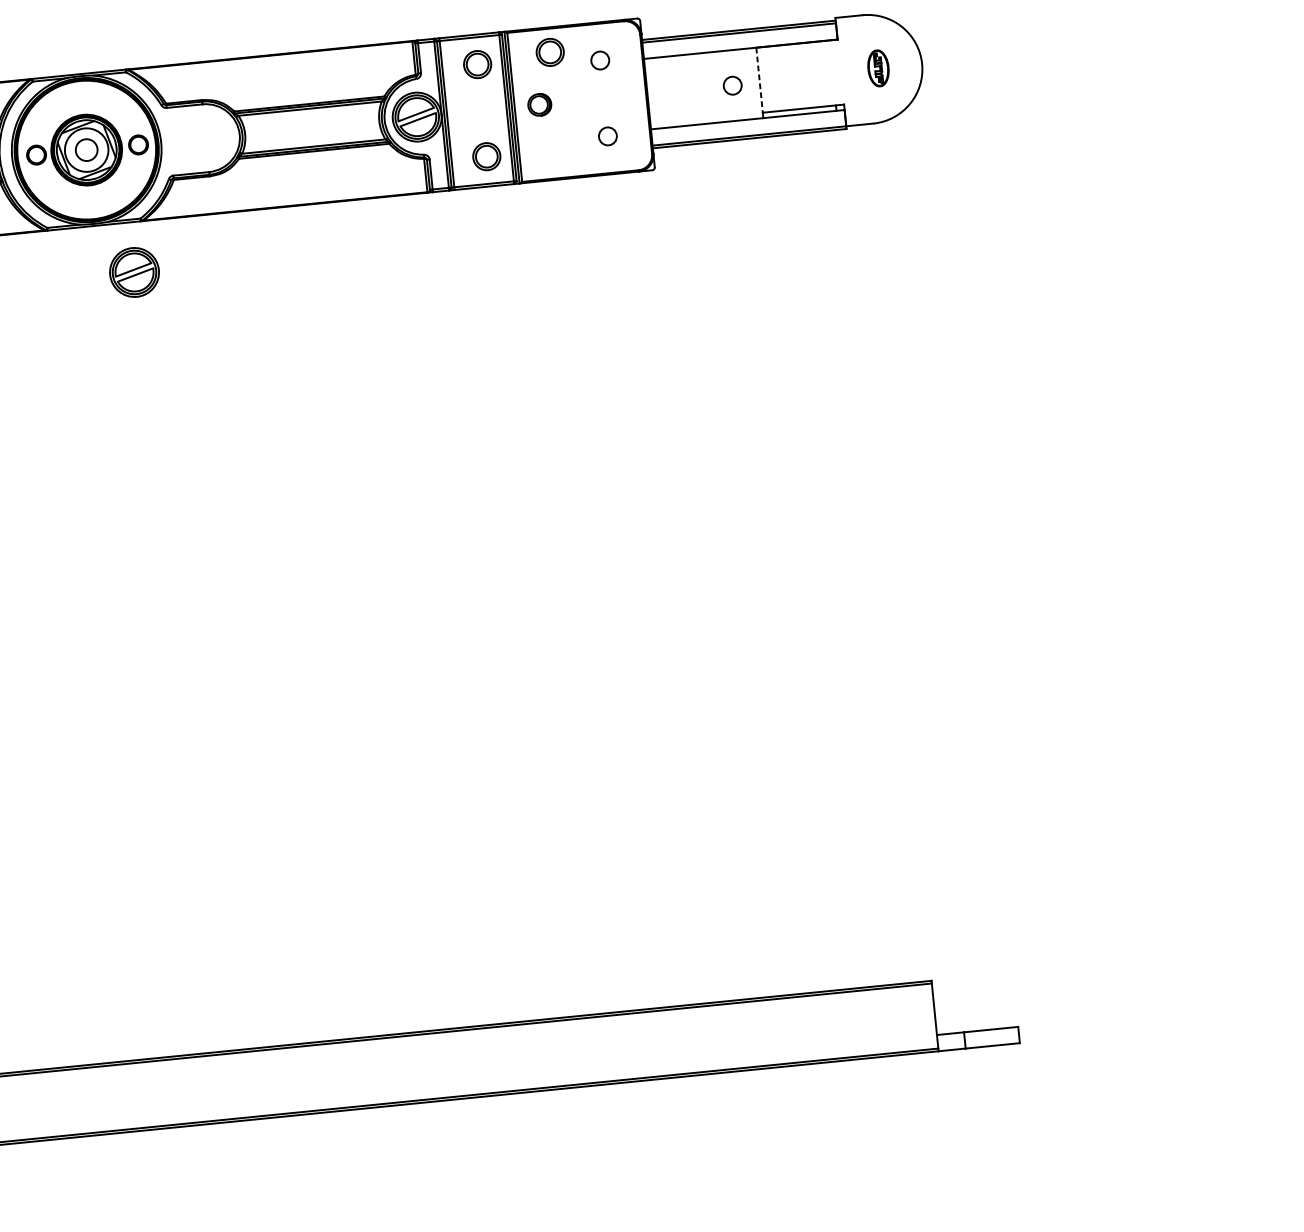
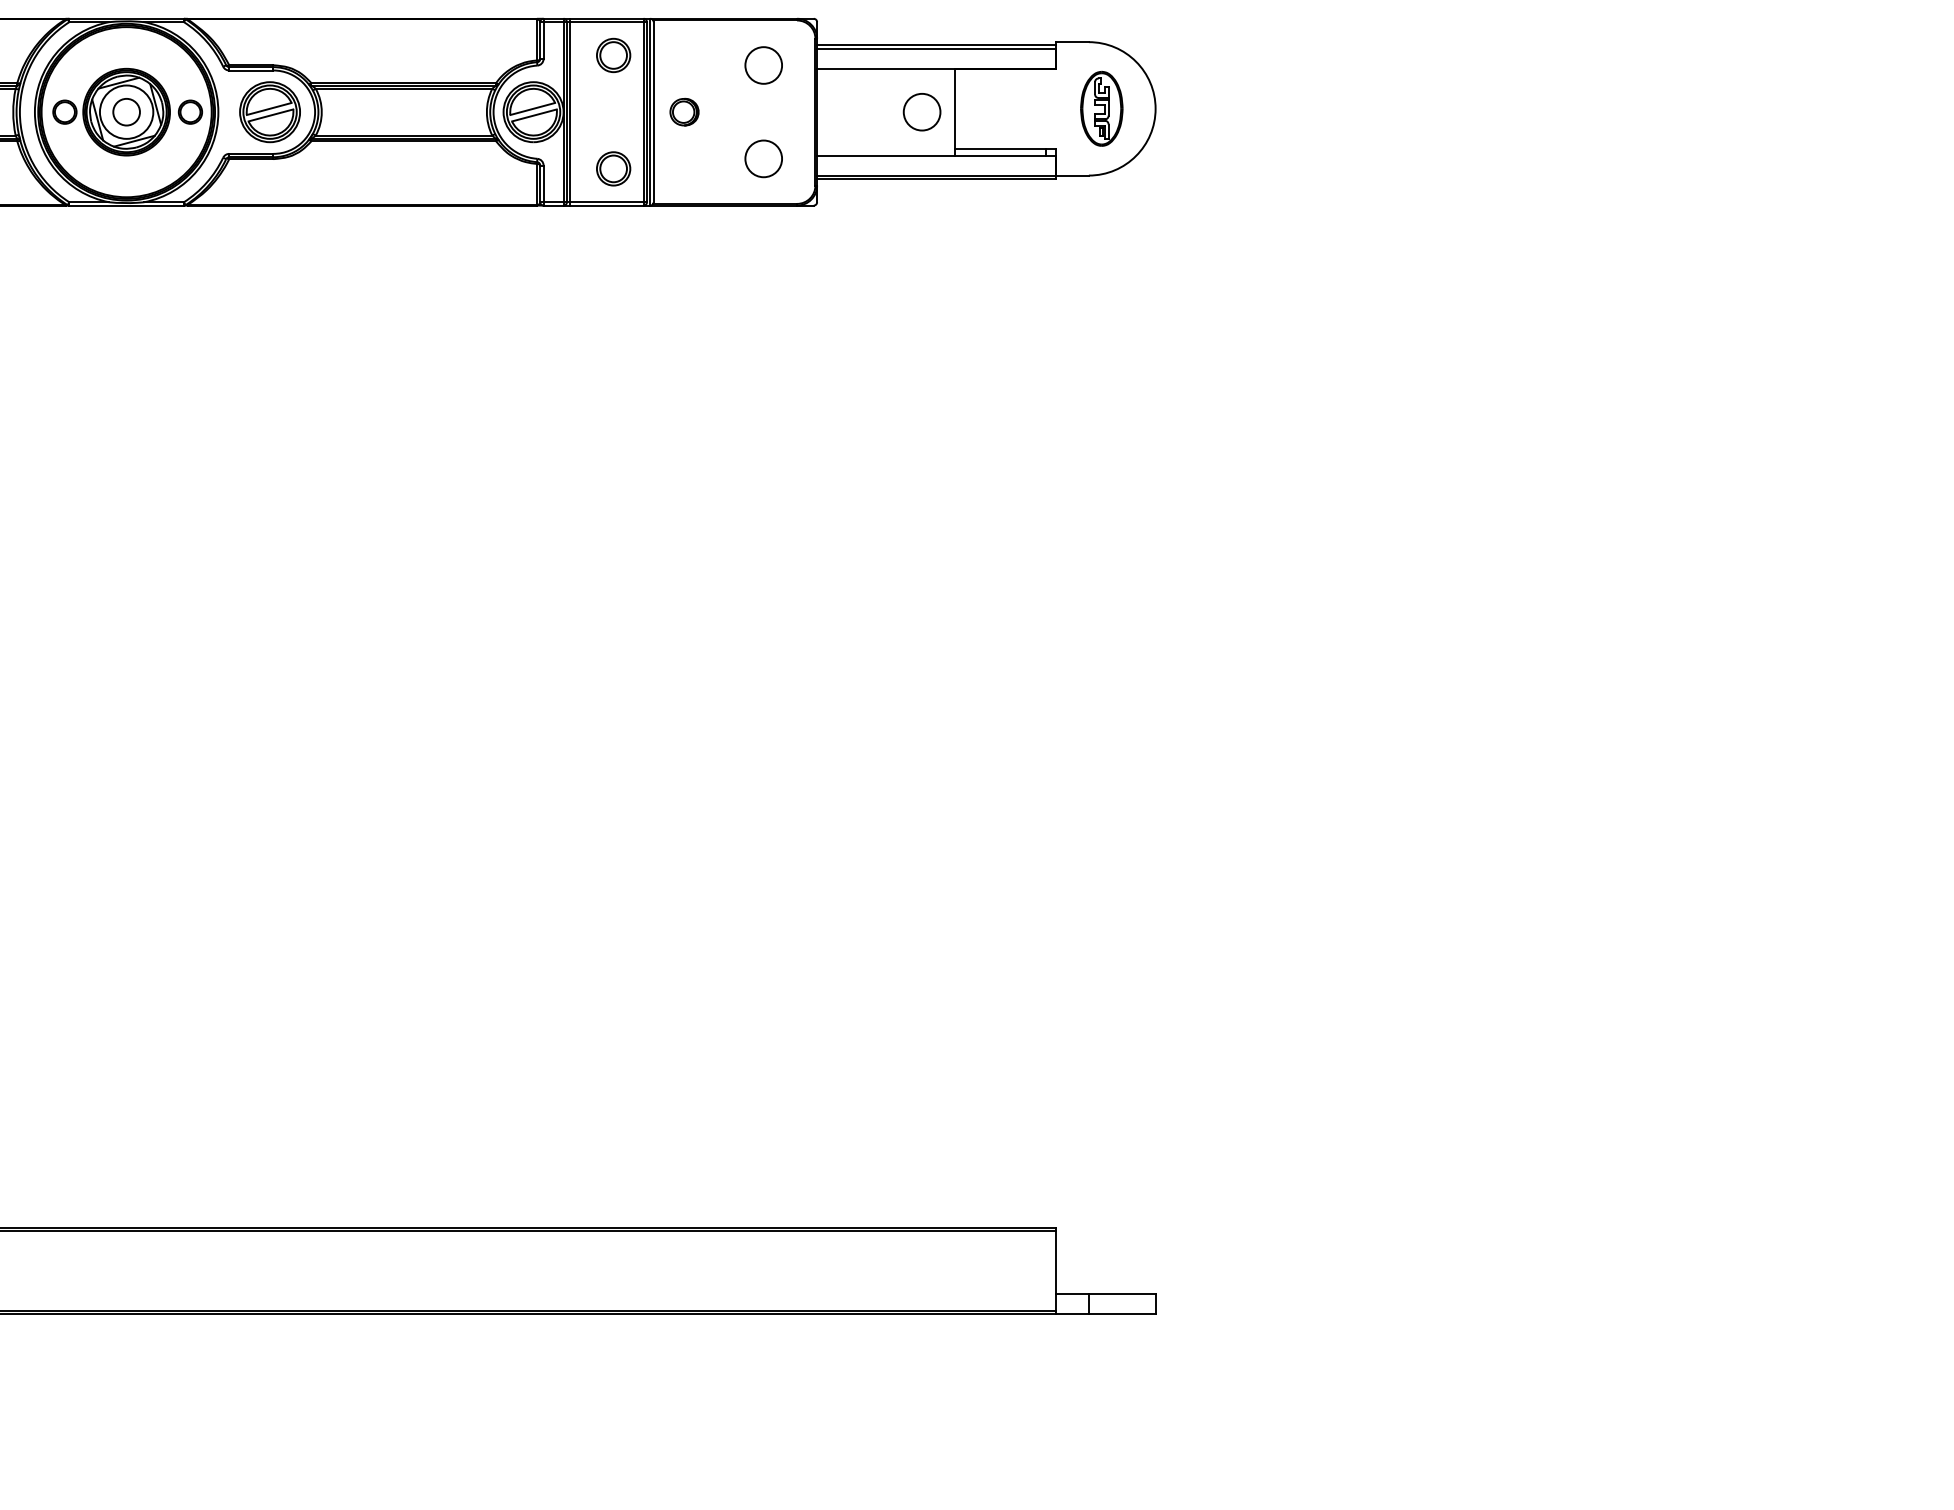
part: (550, 52) -> (703, 49), removed
circle: (600, 60) -> (763, 65), size x1.67
part: (878, 68) -> (1101, 108), size x1.67
line: (759, 80) -> (955, 109), dashed -> solid
circle: (732, 85) -> (921, 112), size x1.67
circle: (607, 136) -> (763, 158), size x1.67
part: (134, 272) -> (269, 112), moved

